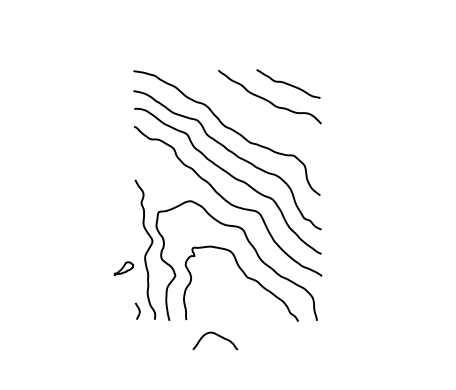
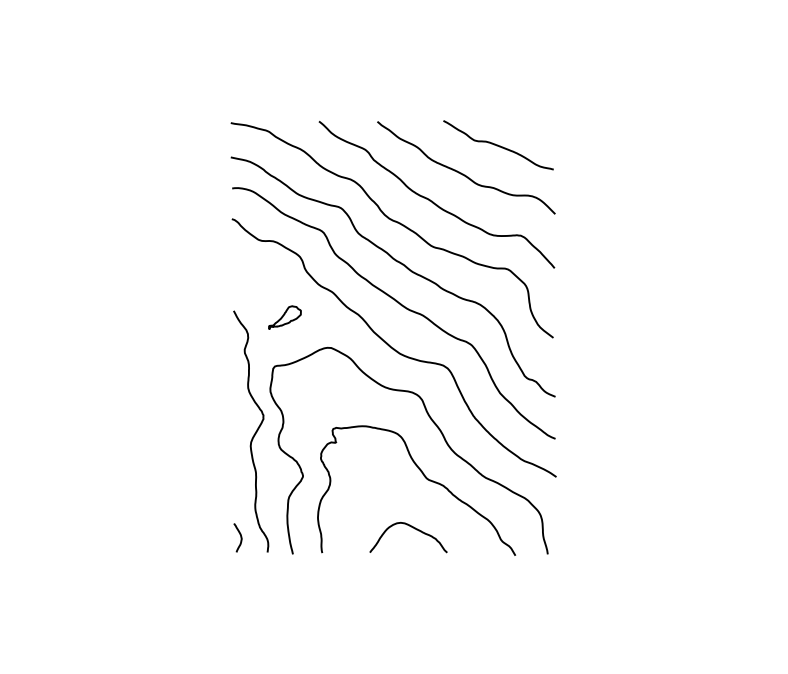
curve: (250, 115) -> (432, 199), added
part: (123, 268) -> (284, 317), moved
curve: (218, 336) -> (413, 529), moved

